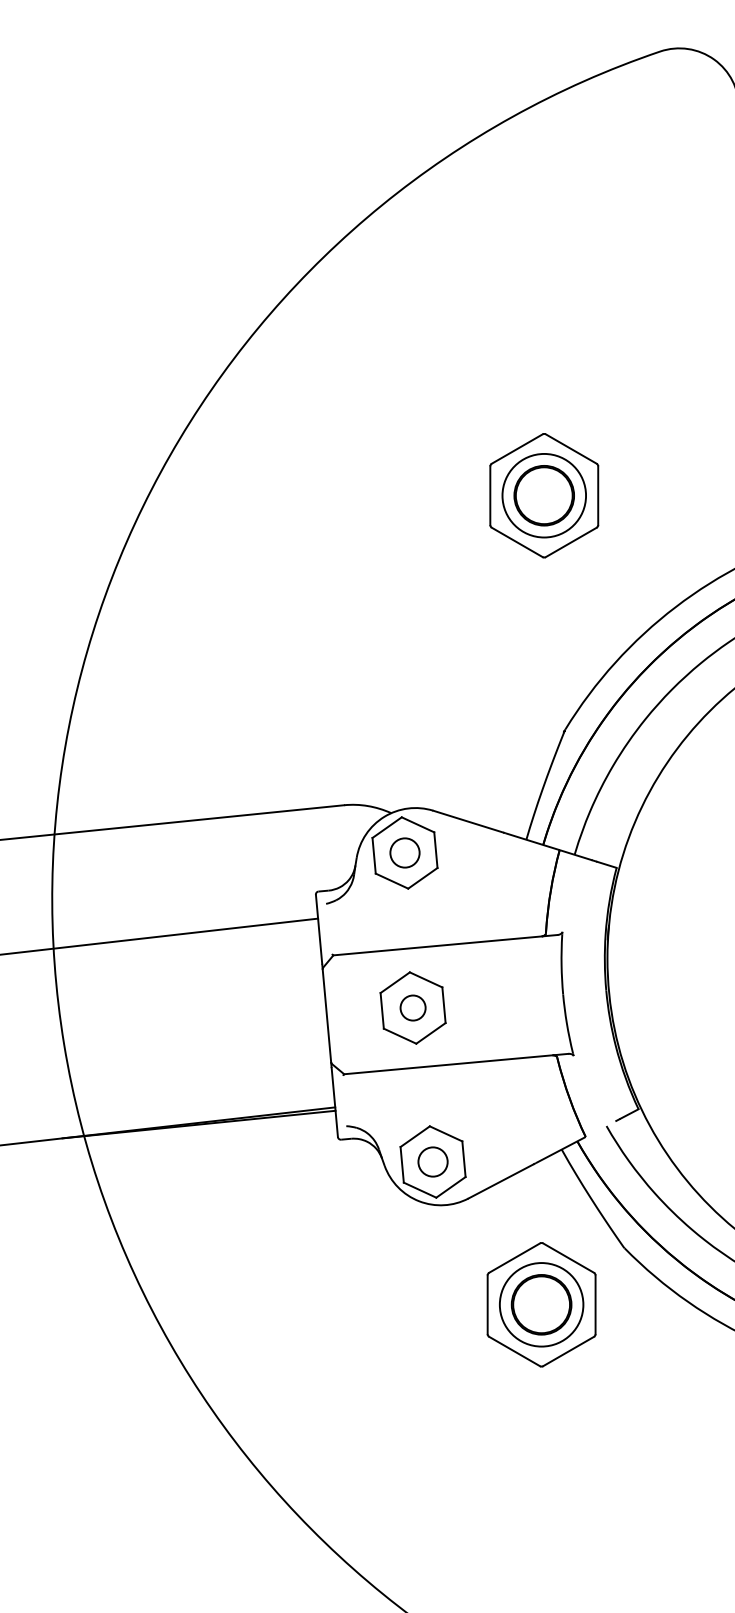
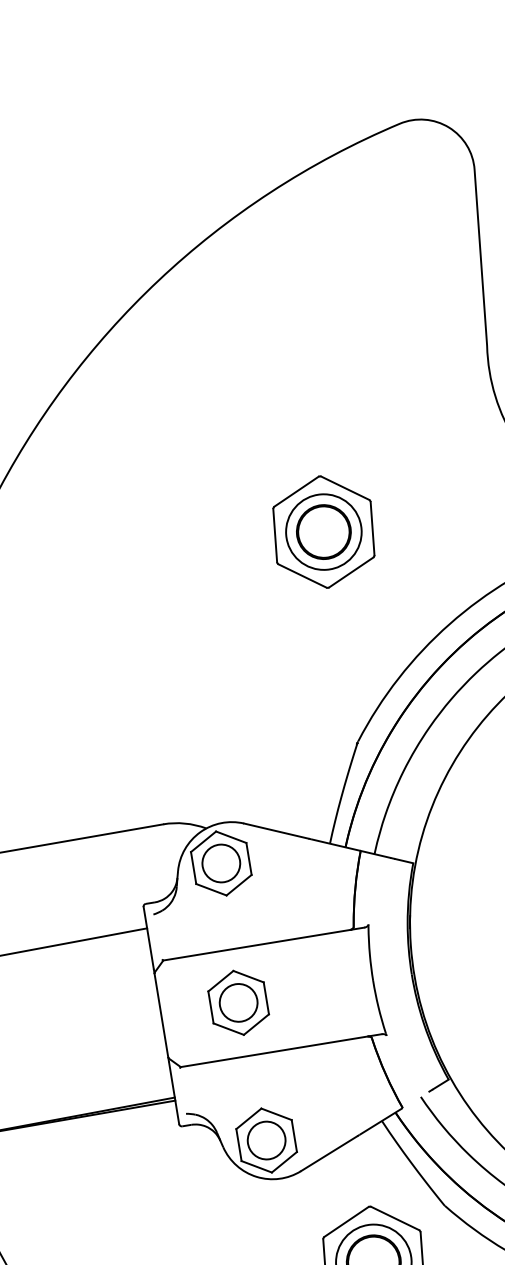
circle: (404, 852) -> (220, 863), size x1.43
circle: (413, 1007) -> (238, 1002), size x1.67
circle: (432, 1161) -> (266, 1140), size x1.43

